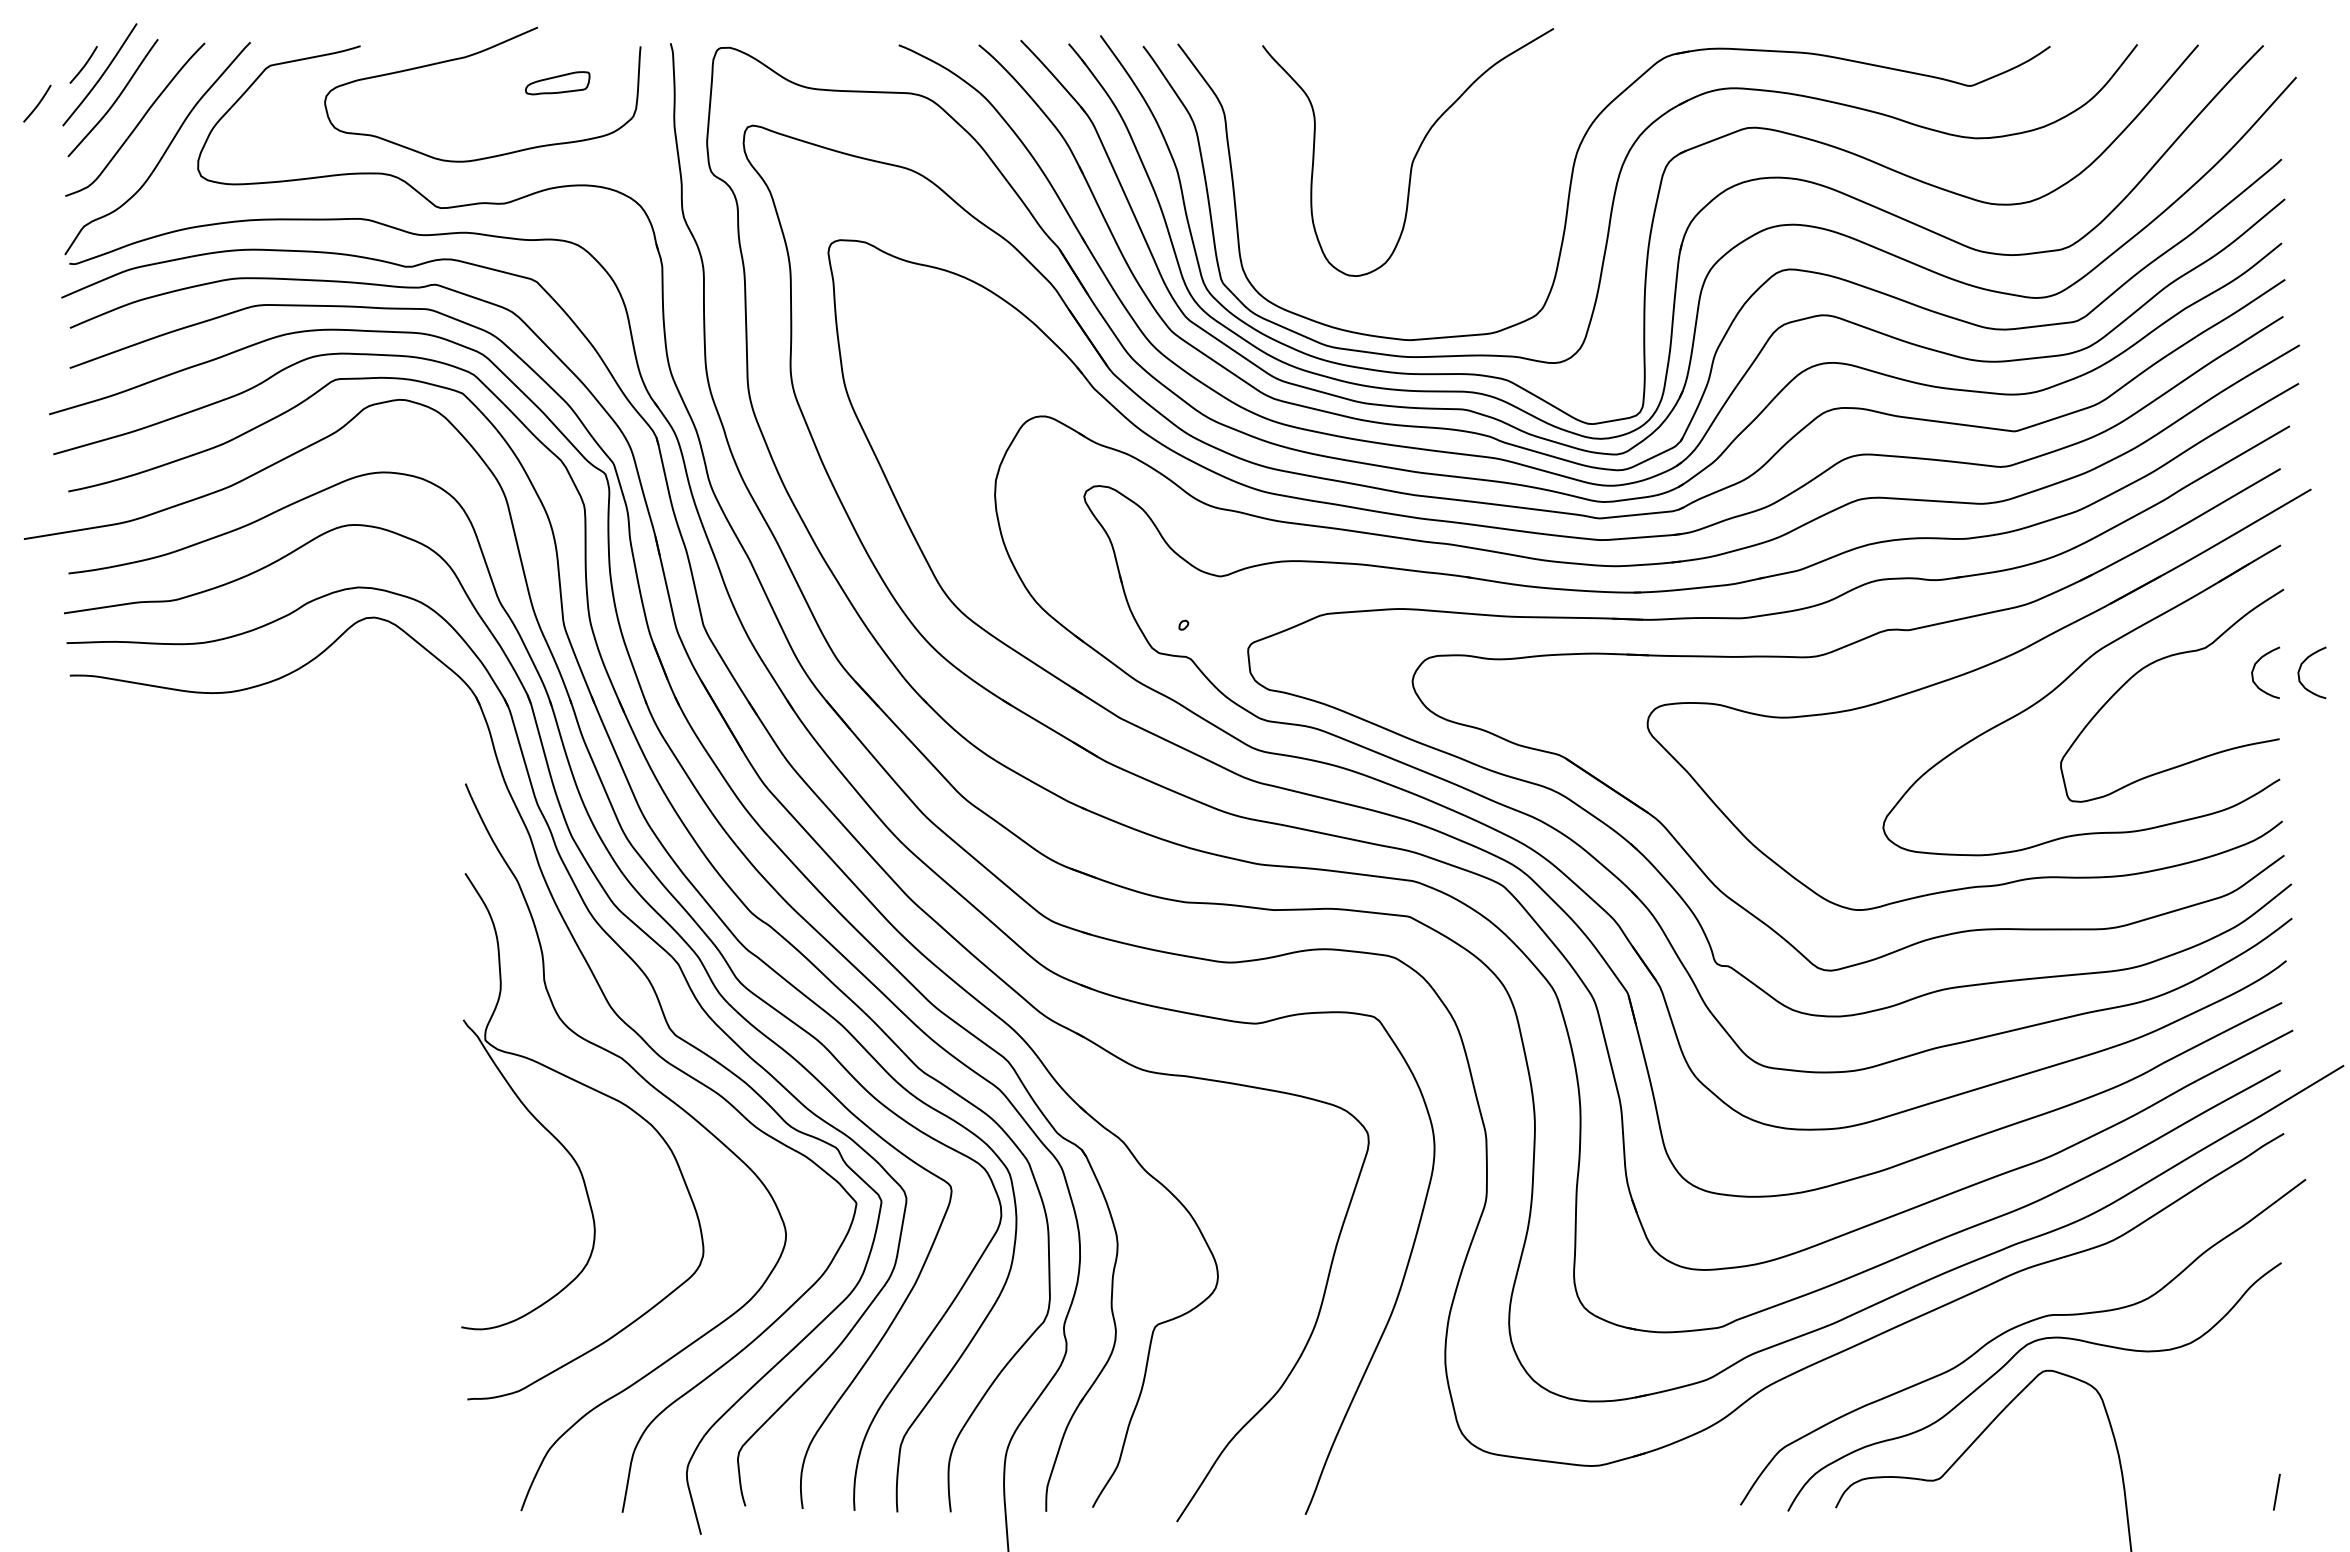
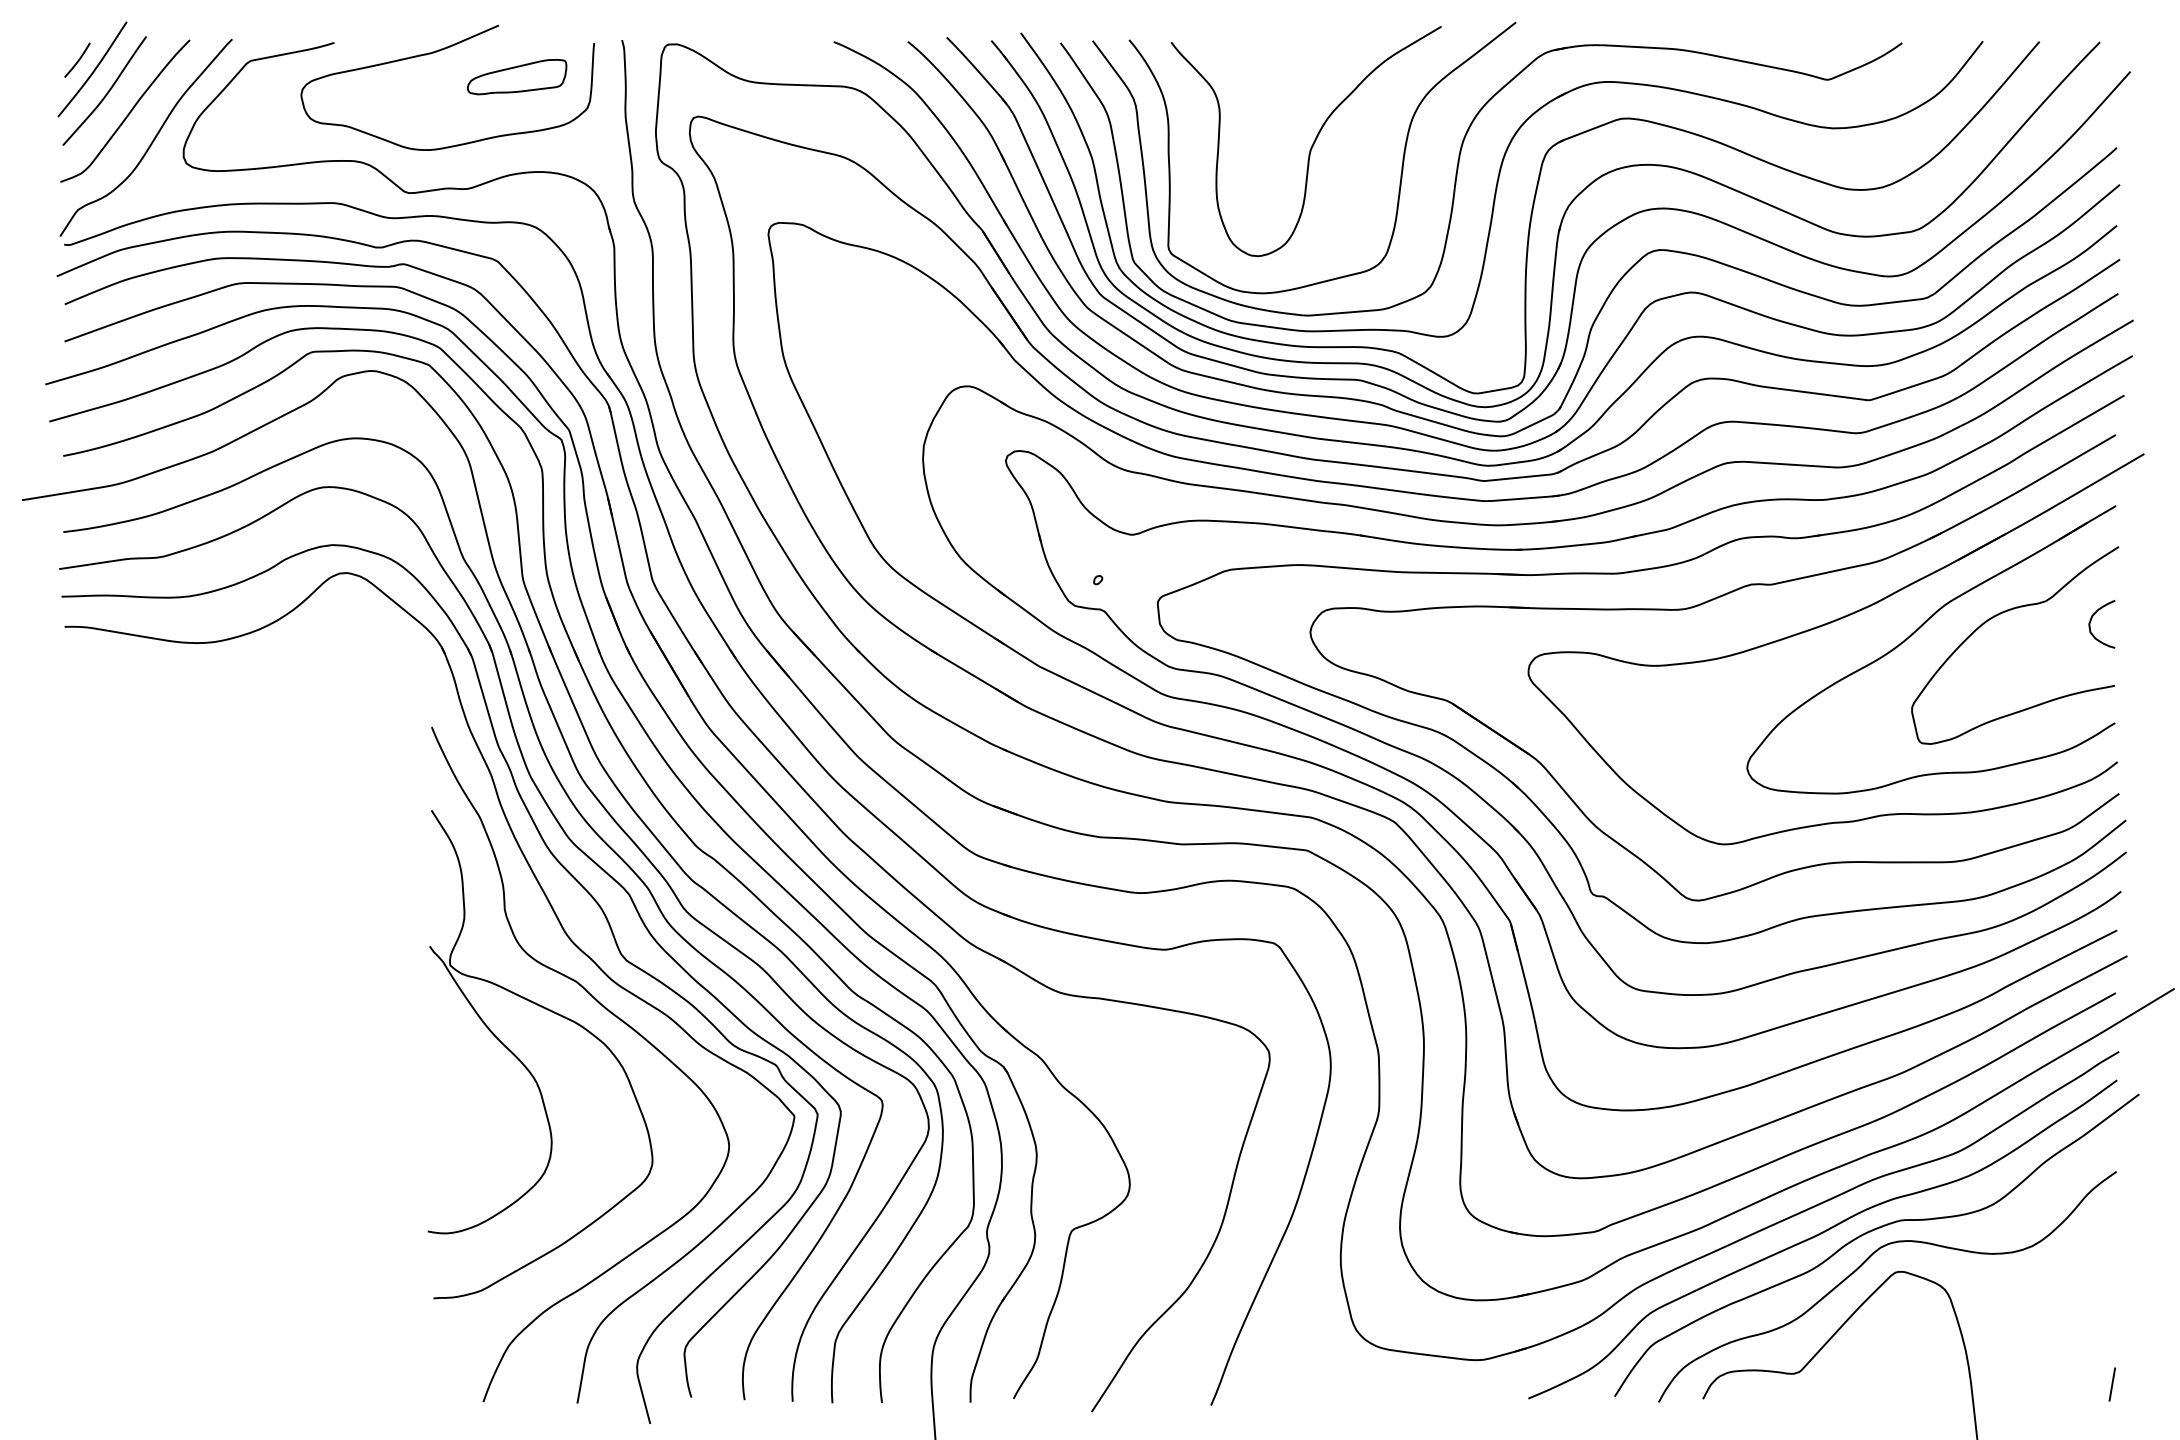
part: (557, 83) -> (517, 77), size x1.67
curve: (38, 102) -> (35, 95), removed
curve: (1510, 179) -> (1401, 166), added
curve: (2300, 669) -> (2134, 621), removed
curve: (1961, 1331) -> (1819, 1235), added

